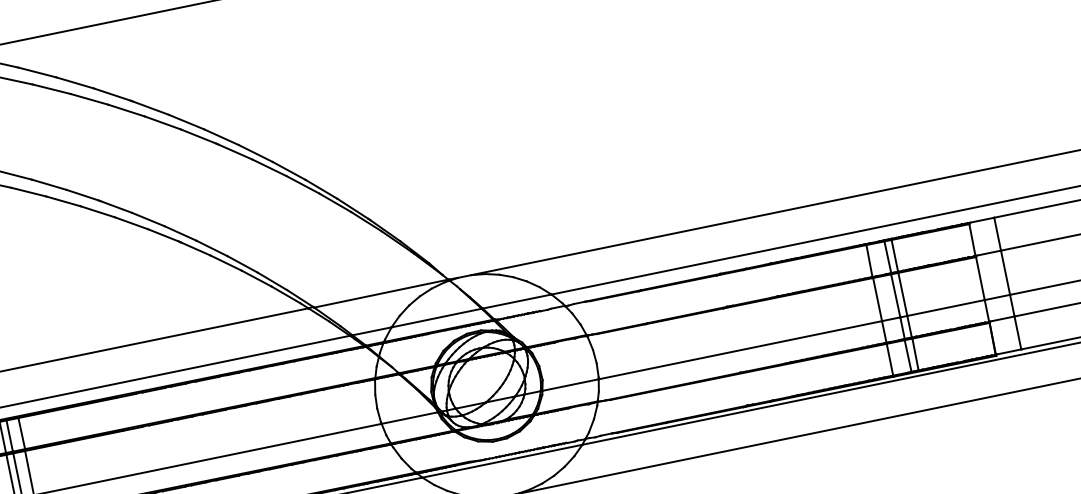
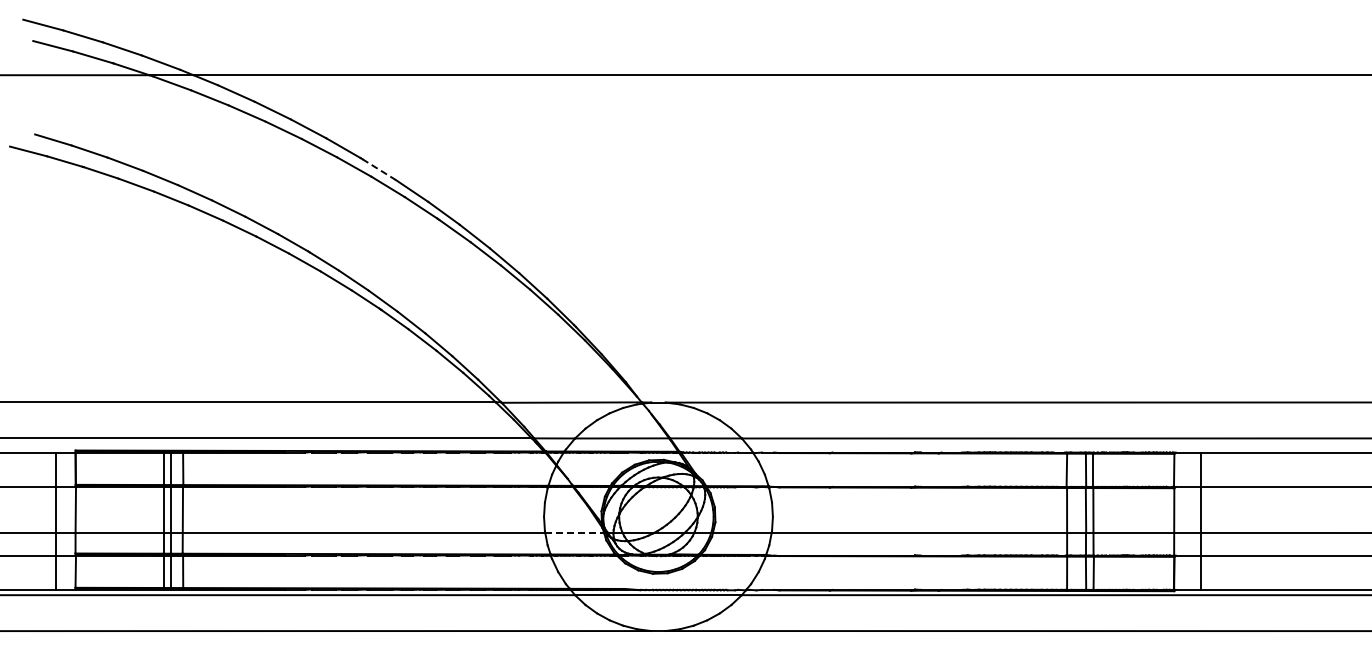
line: (151, 107) -> (379, 169), solid -> dashed
line: (410, 417) -> (575, 532), solid -> dashed

